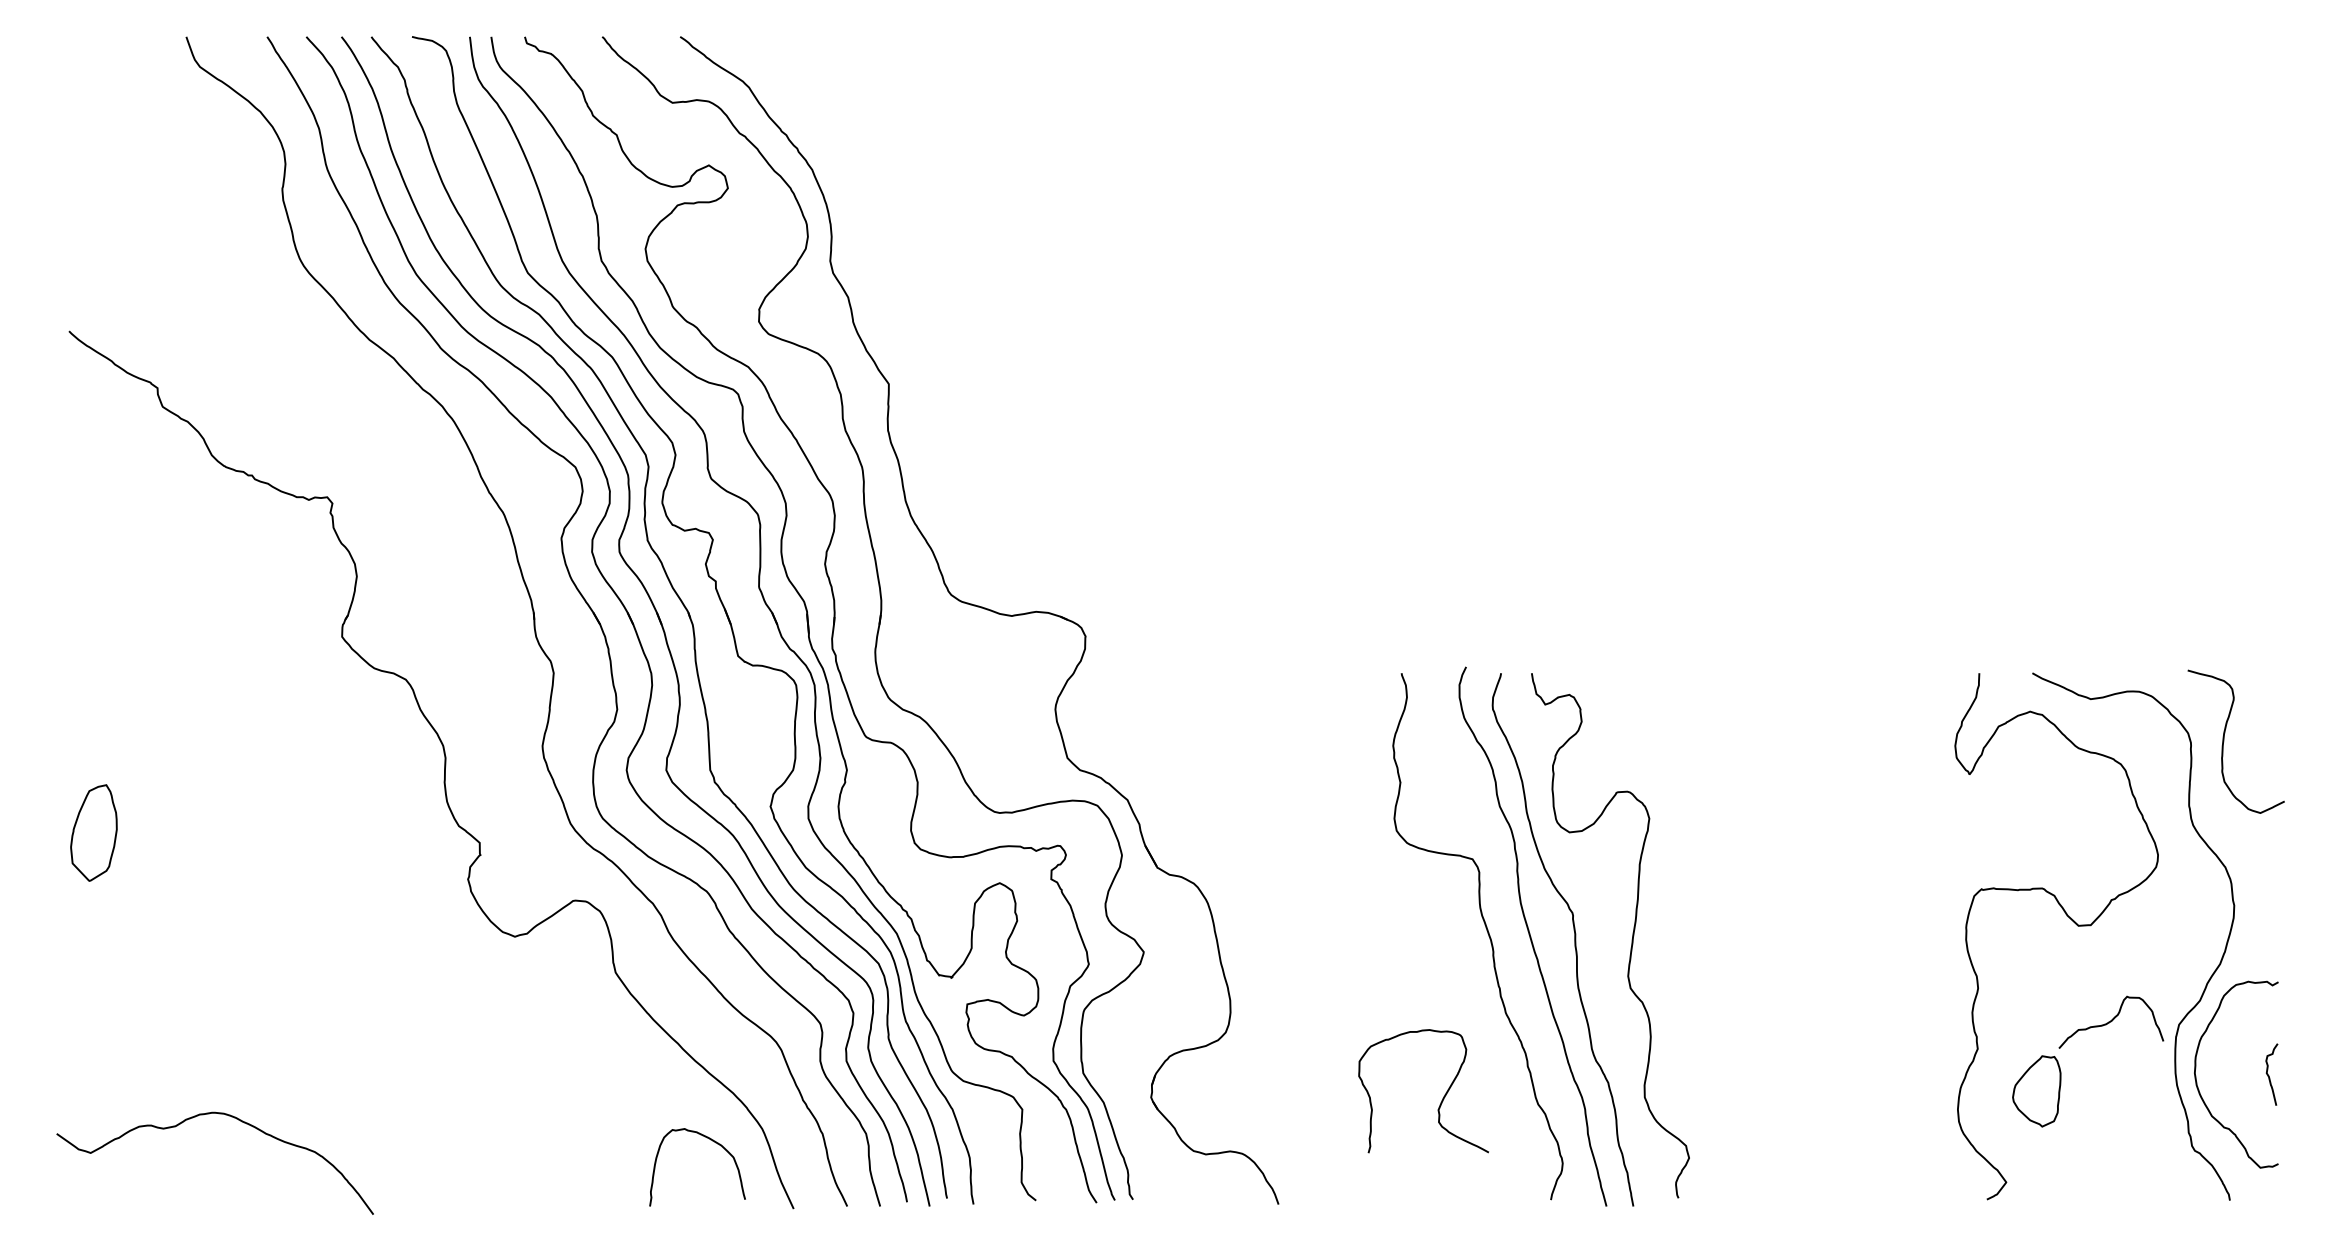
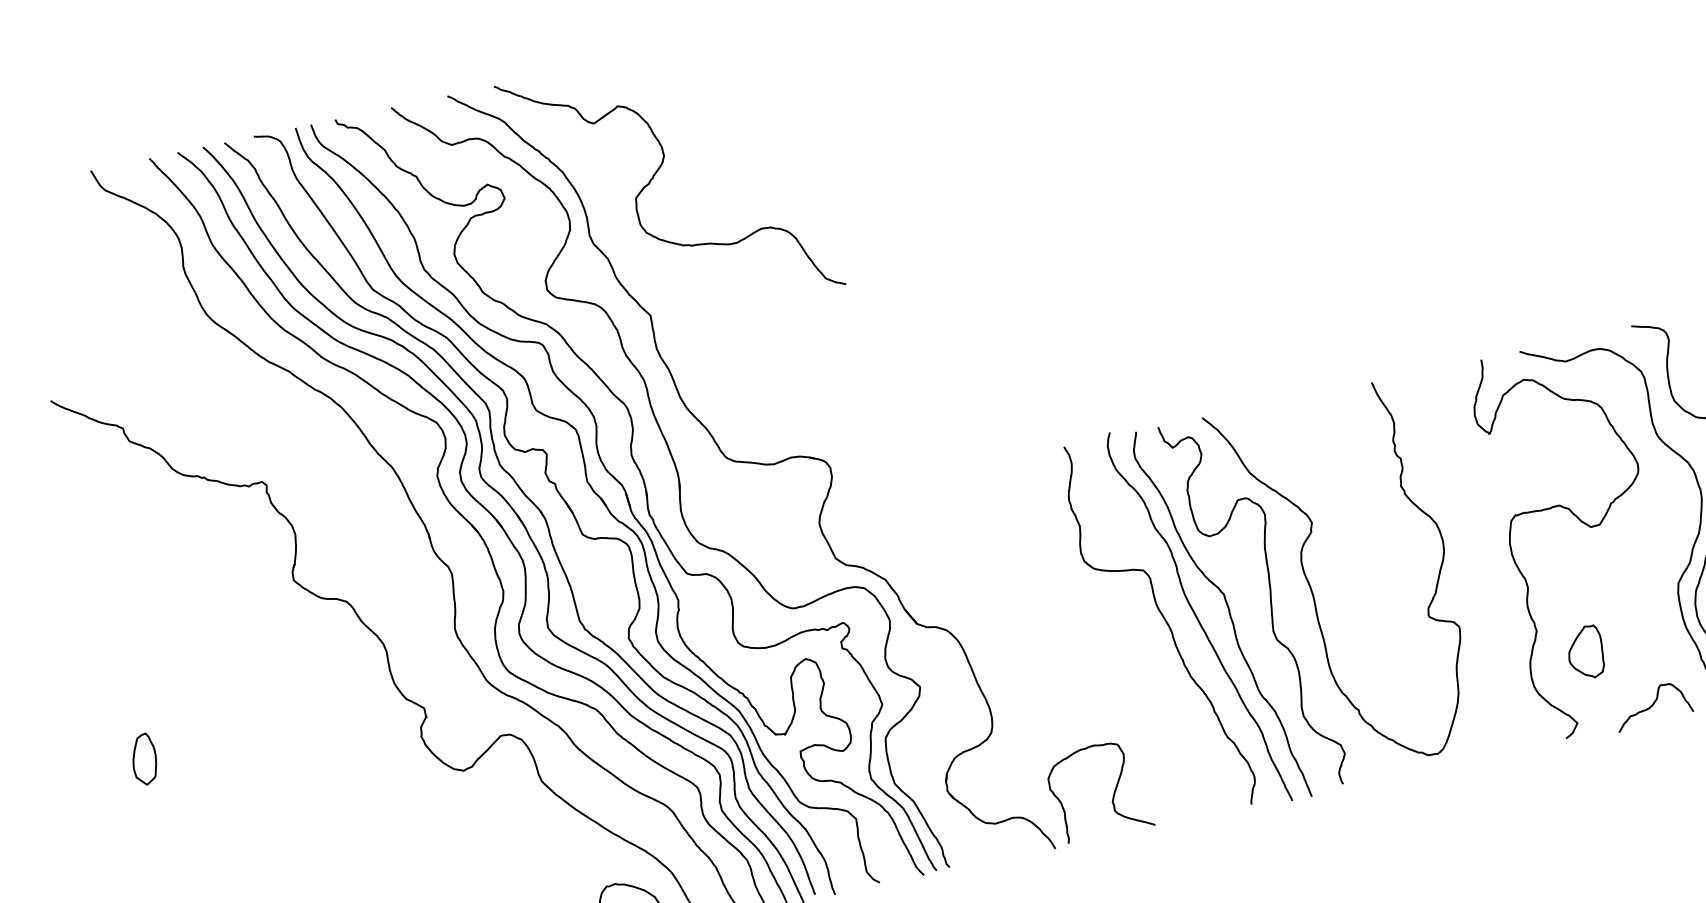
curve: (931, 202) -> (653, 177), added
part: (93, 833) -> (143, 759), size x0.71
curve: (1691, 934) -> (1312, 591), added
curve: (2111, 1021) -> (1653, 705), moved
curve: (1441, 1100) -> (1113, 794), moved

